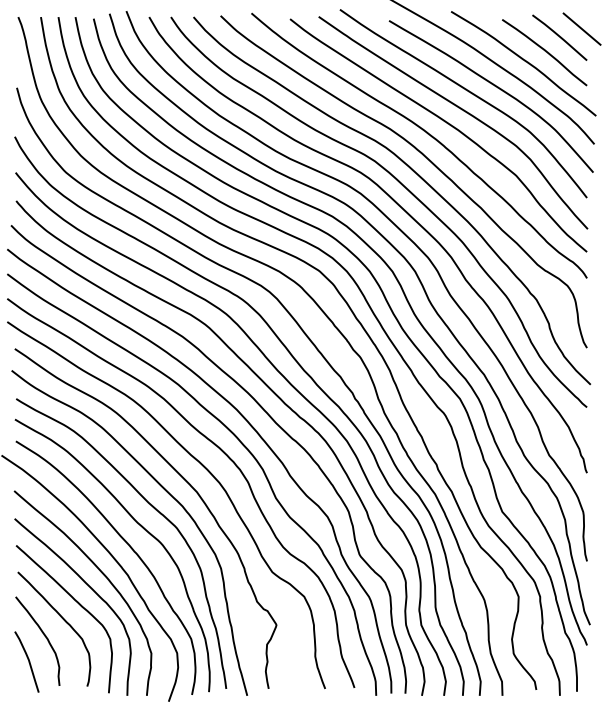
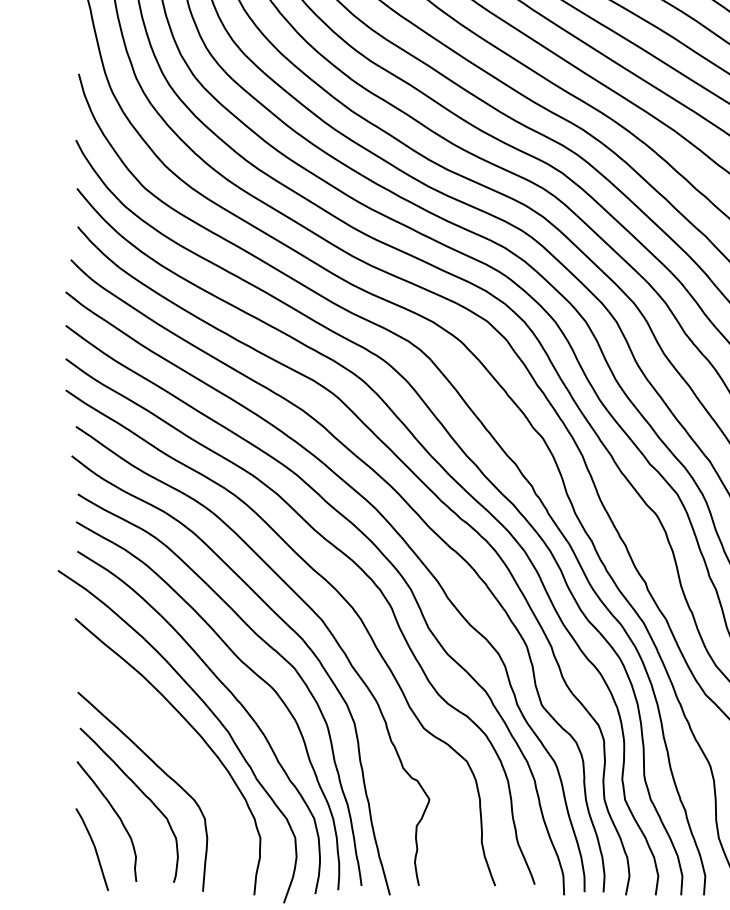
curve: (90, 588) -> (178, 750), removed

